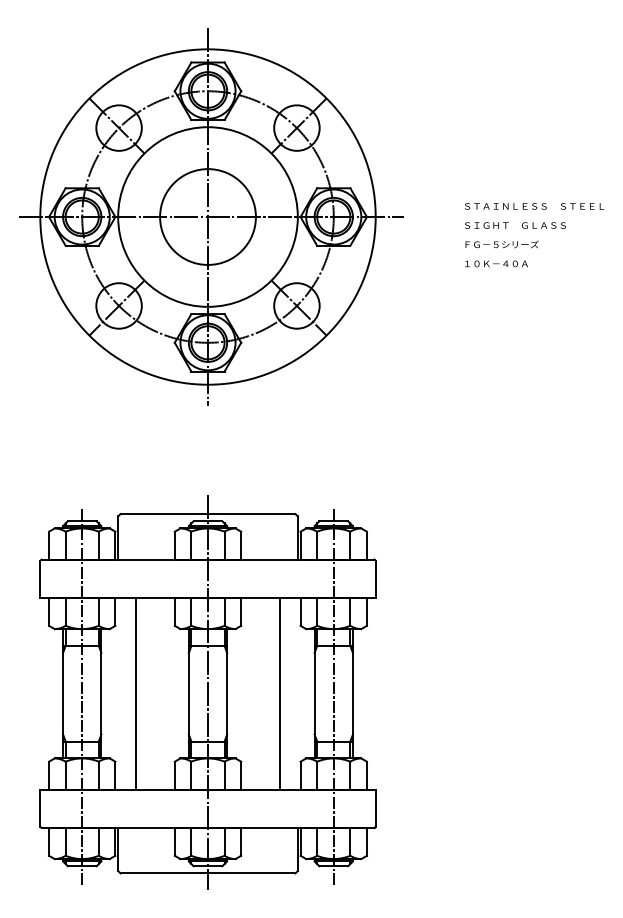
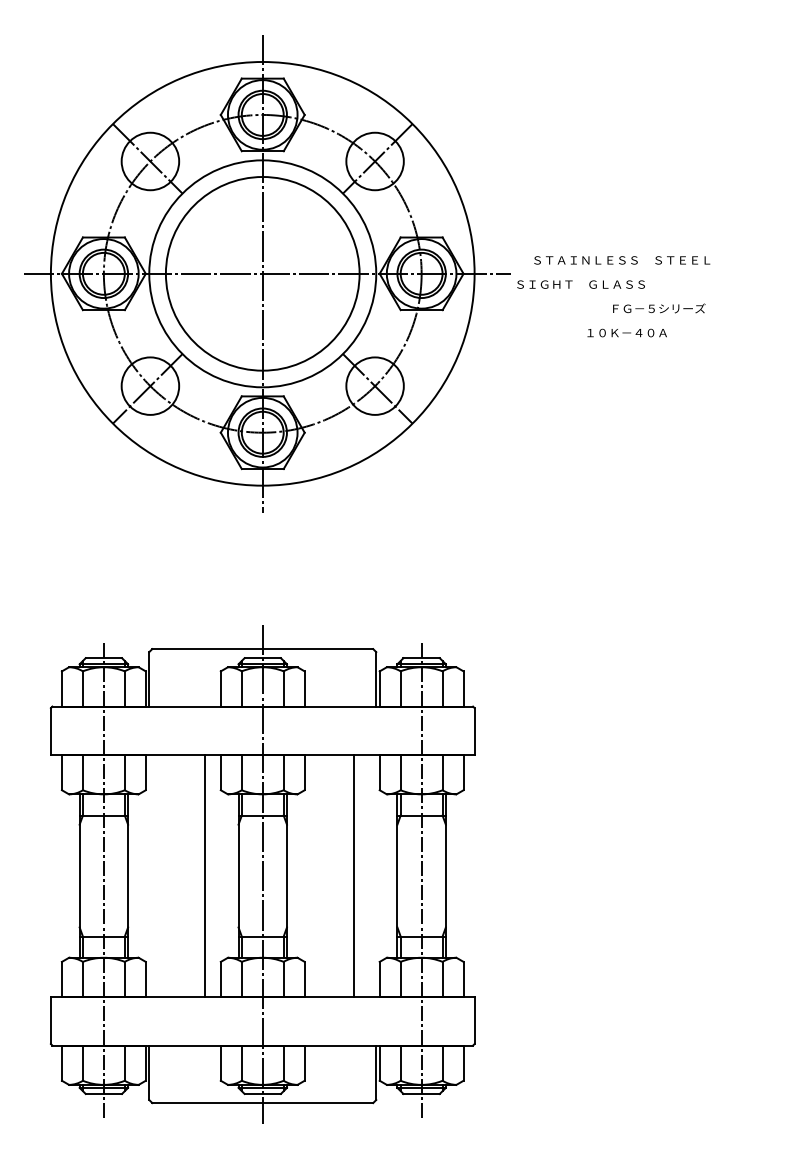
text: (534, 206) -> (622, 260), moved
circle: (207, 216) -> (262, 273), size x1.6
text: (514, 225) -> (580, 284), moved
text: (502, 244) -> (659, 308), moved
line: (135, 694) -> (204, 876), moved

